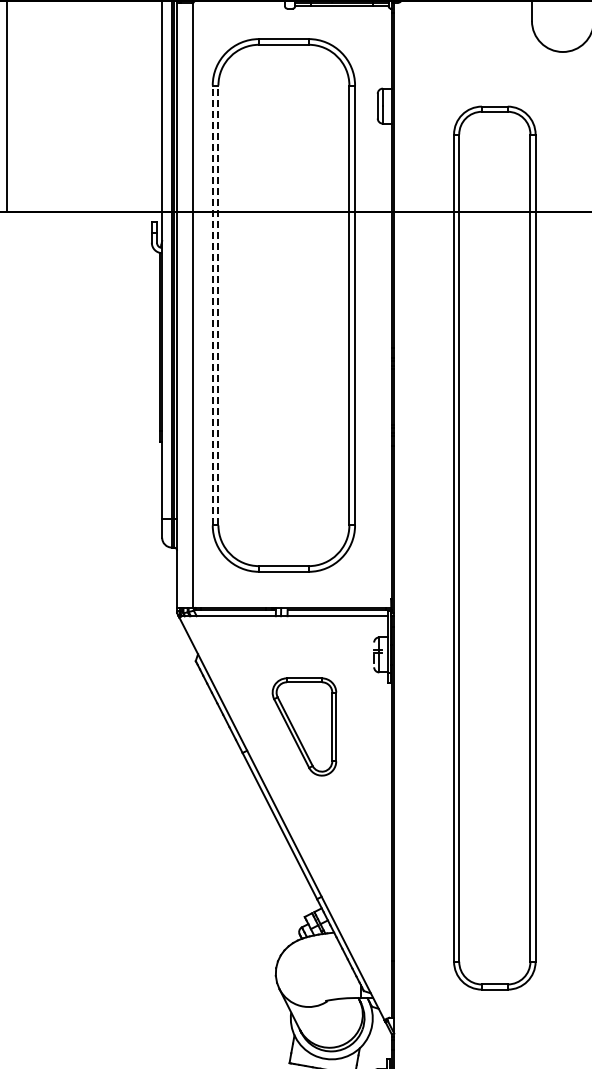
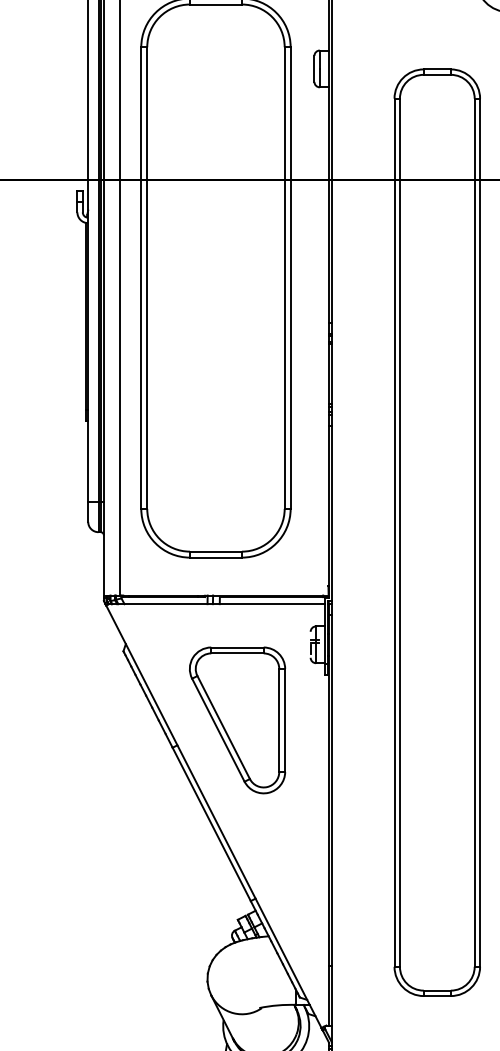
line: (212, 305) -> (141, 278), dashed -> solid
line: (218, 305) -> (147, 278), dashed -> solid
part: (304, 726) -> (237, 719), size x1.43

